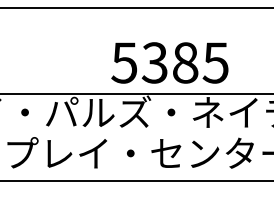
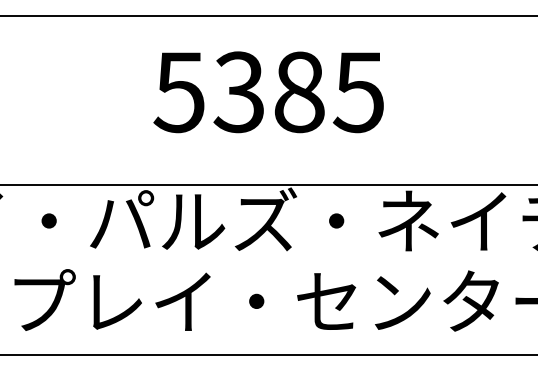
text: (169, 62) -> (268, 91), moved

